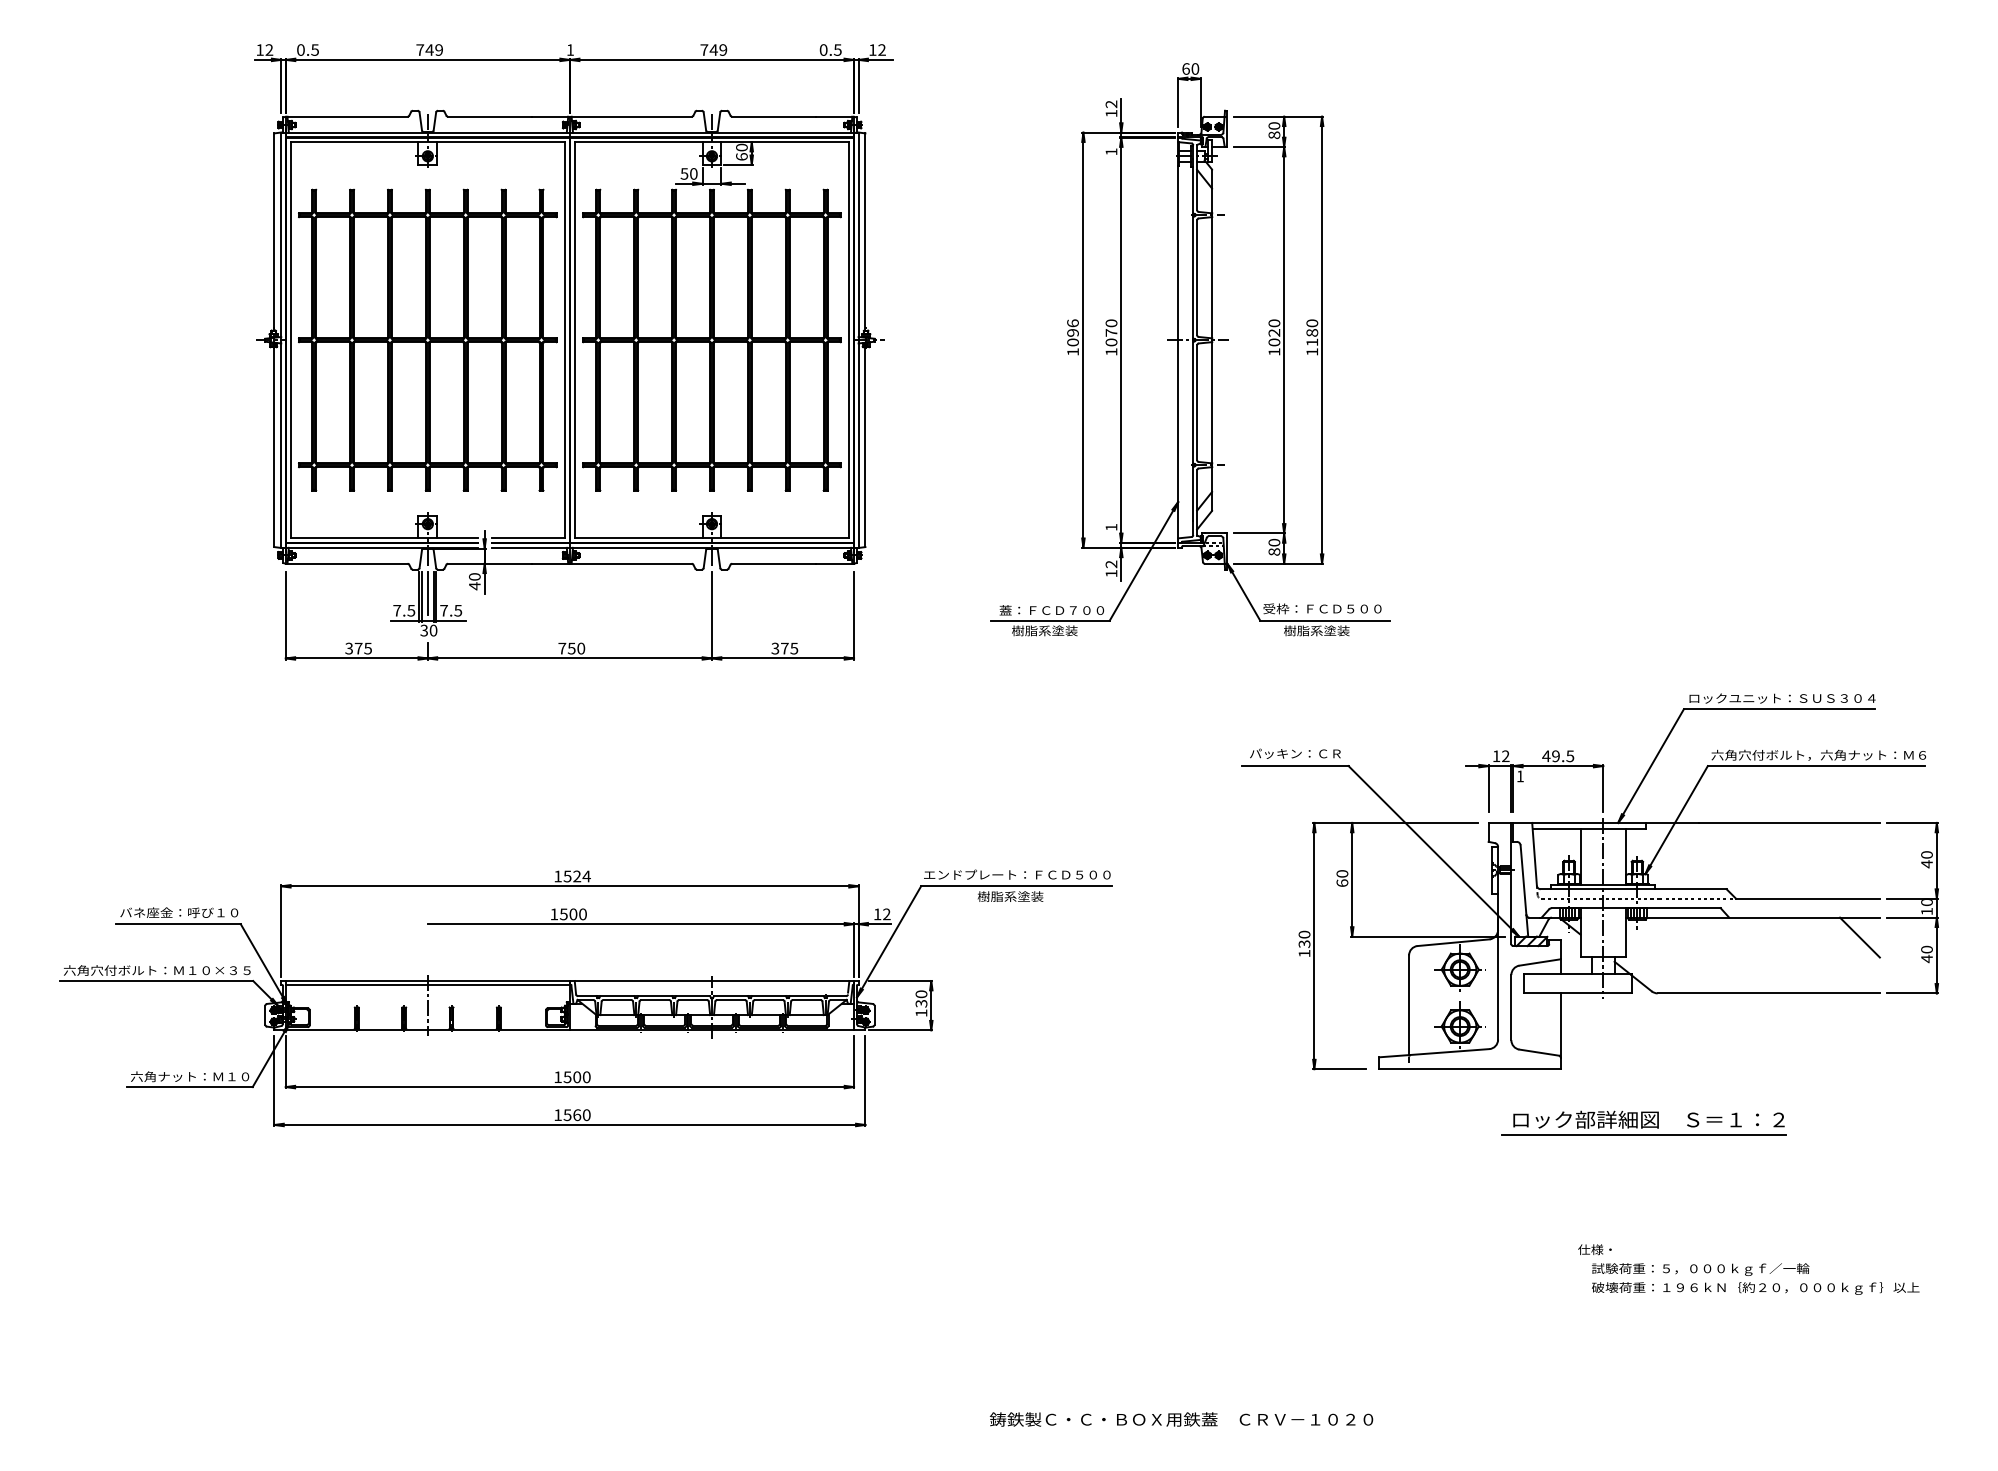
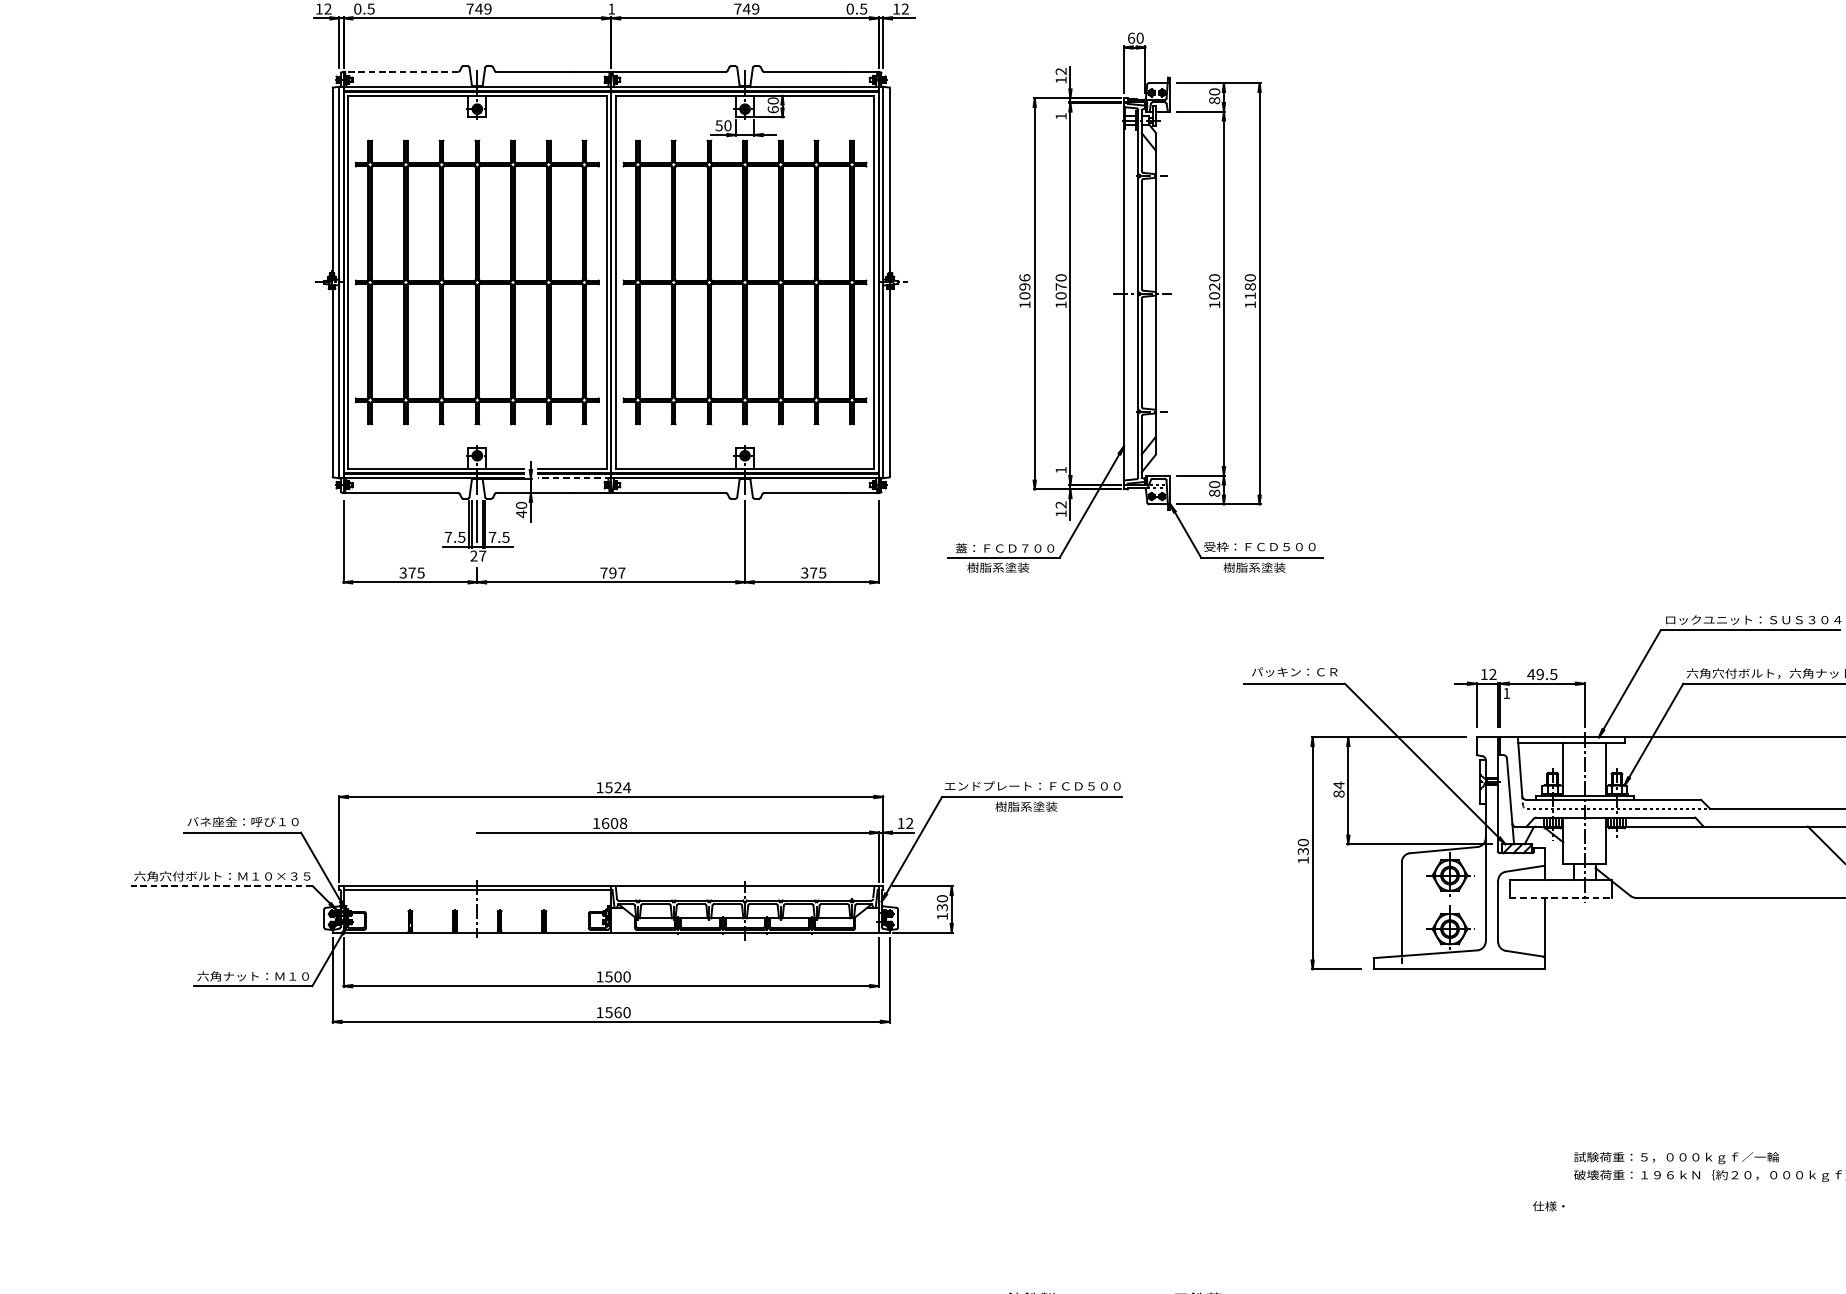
line: (346, 116) -> (400, 71), solid -> dashed
part: (1190, 349) -> (1135, 302), moved
line: (530, 547) -> (574, 477), solid -> dashed
text: (428, 630) -> (477, 555), 30 -> 27
text: (576, 648) -> (617, 572), 750 -> 797
text: (1342, 877) -> (1339, 788), 60 -> 84
text: (572, 914) -> (613, 823), 1500 -> 1608
line: (156, 981) -> (221, 886), solid -> dashed
line: (1577, 993) -> (1560, 897), solid -> dashed
part: (1643, 1122) -> (1622, 1019), removed
text: (1594, 1249) -> (1548, 1206), moved

